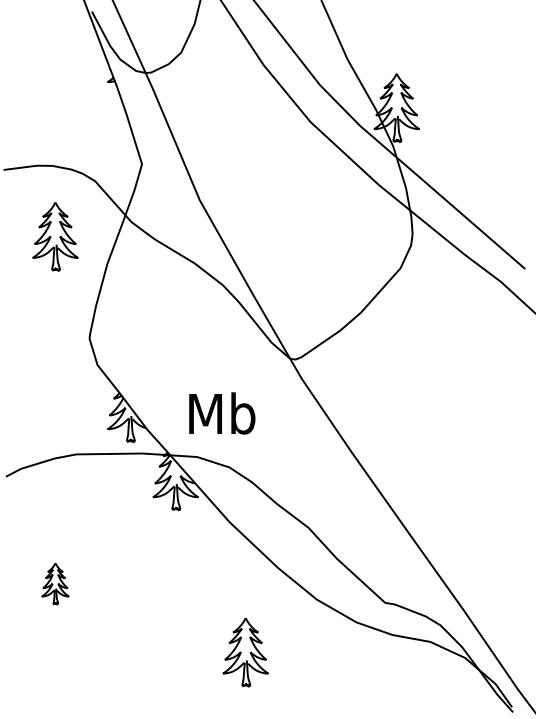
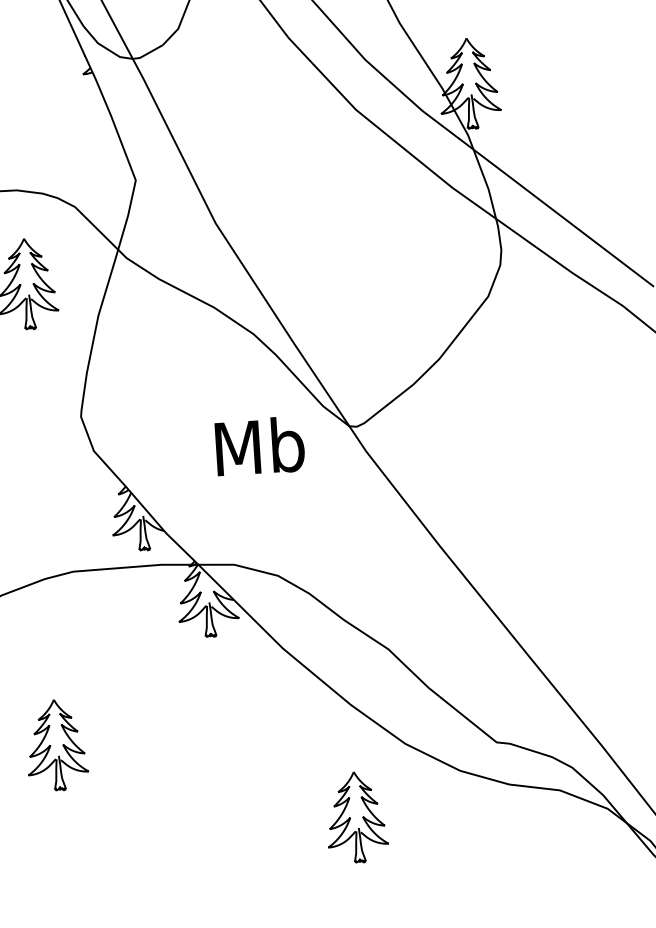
text: (222, 413) -> (260, 446), moved
part: (55, 583) -> (56, 744), size x1.67
part: (245, 652) -> (356, 817), moved

